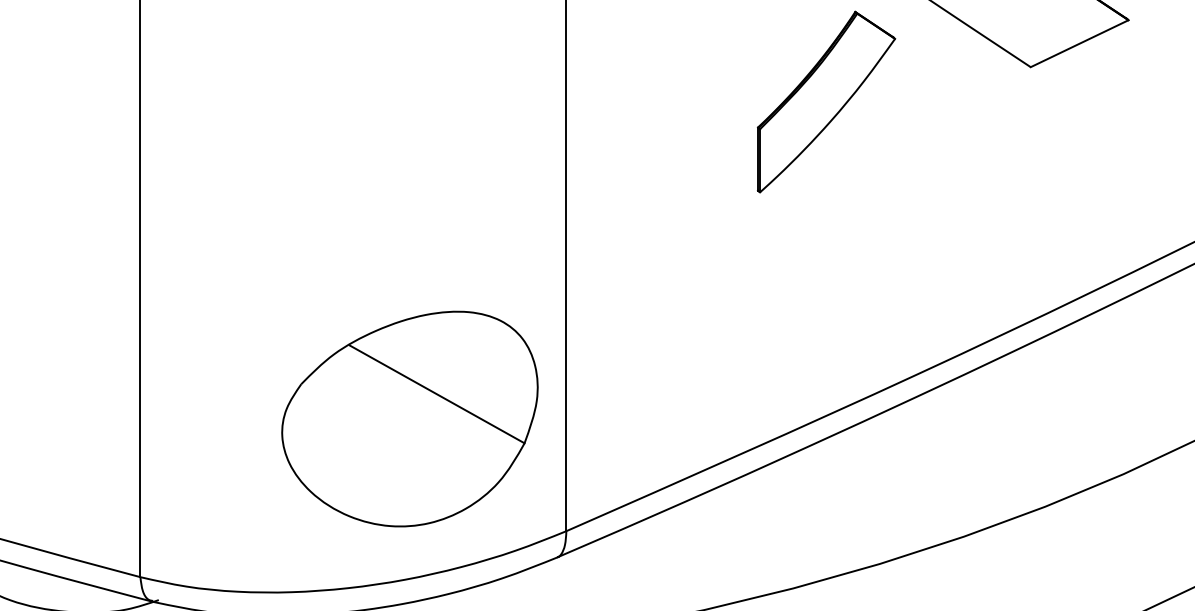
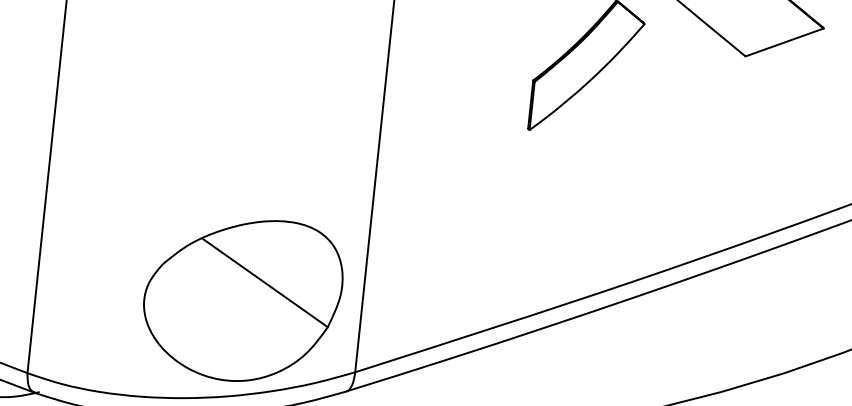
part: (409, 418) -> (242, 299), moved

